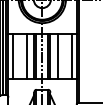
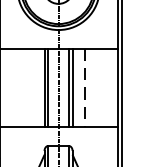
line: (12, 56) -> (6, 88), removed
line: (27, 56) -> (32, 88), removed
line: (72, 56) -> (111, 88), removed
line: (57, 57) -> (84, 89), solid -> dashed

